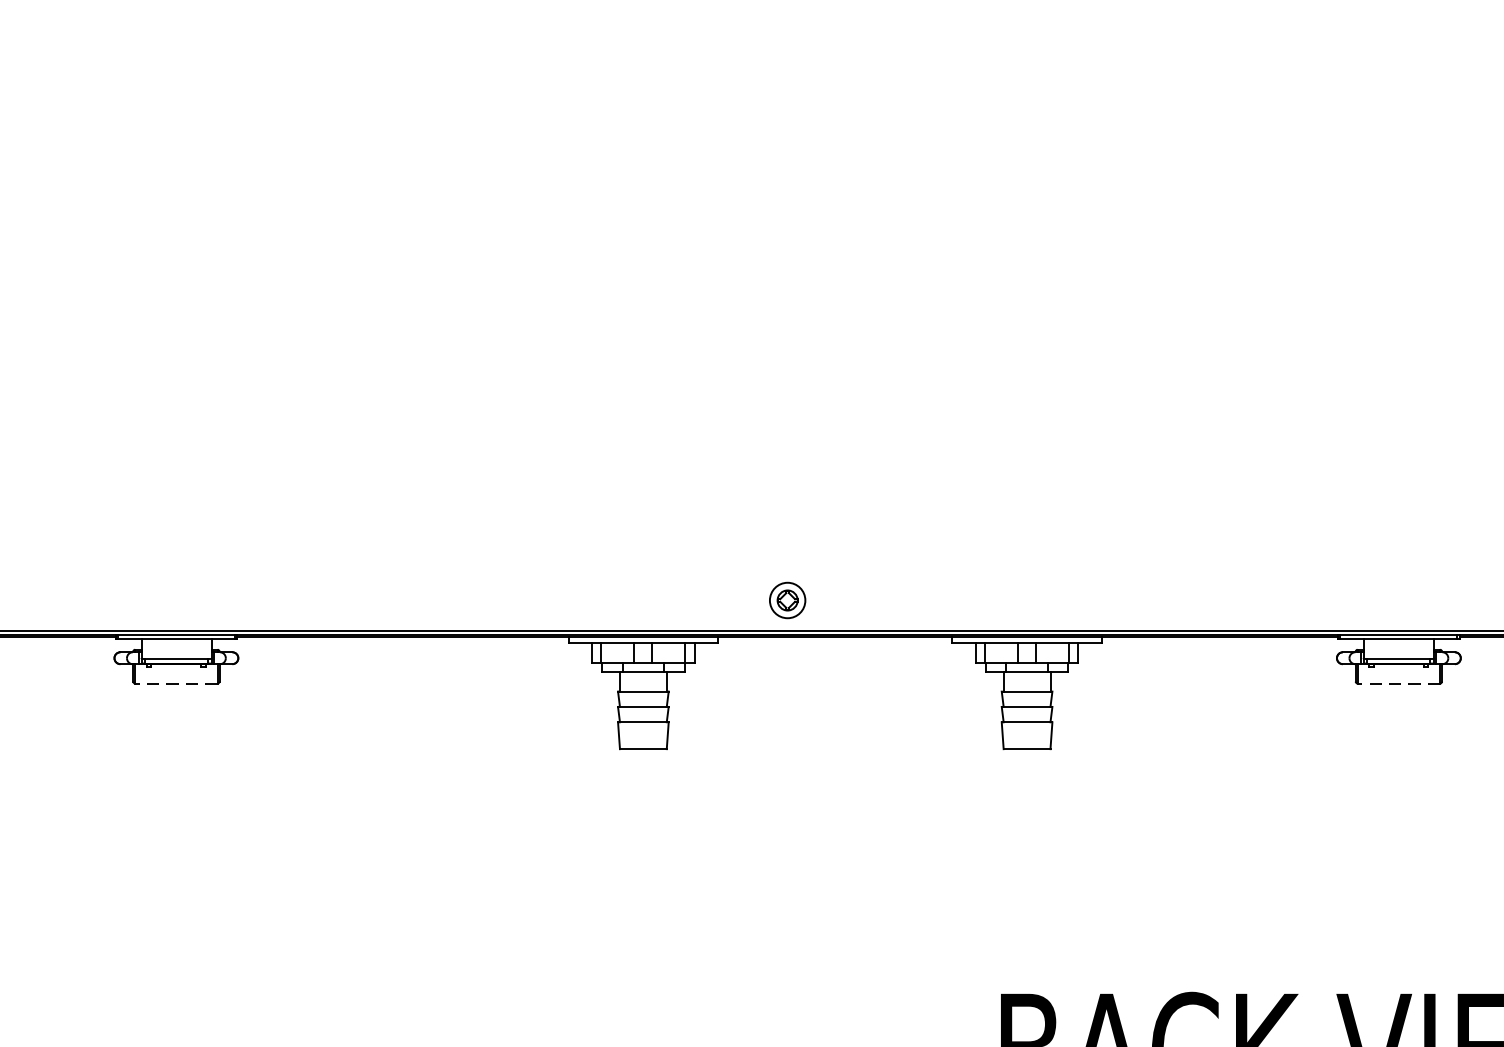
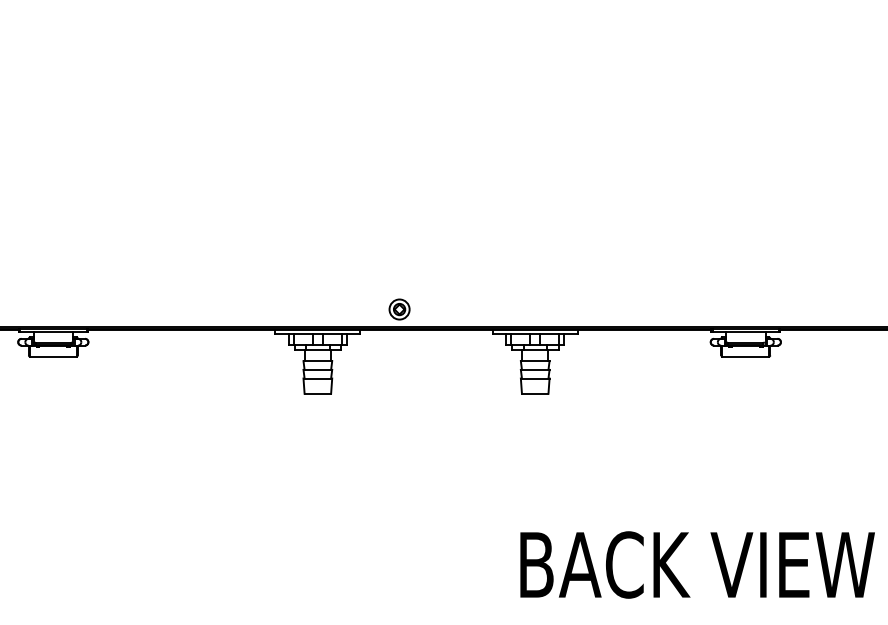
line: (174, 683) -> (52, 356), dashed -> solid
line: (1398, 683) -> (745, 356), dashed -> solid

